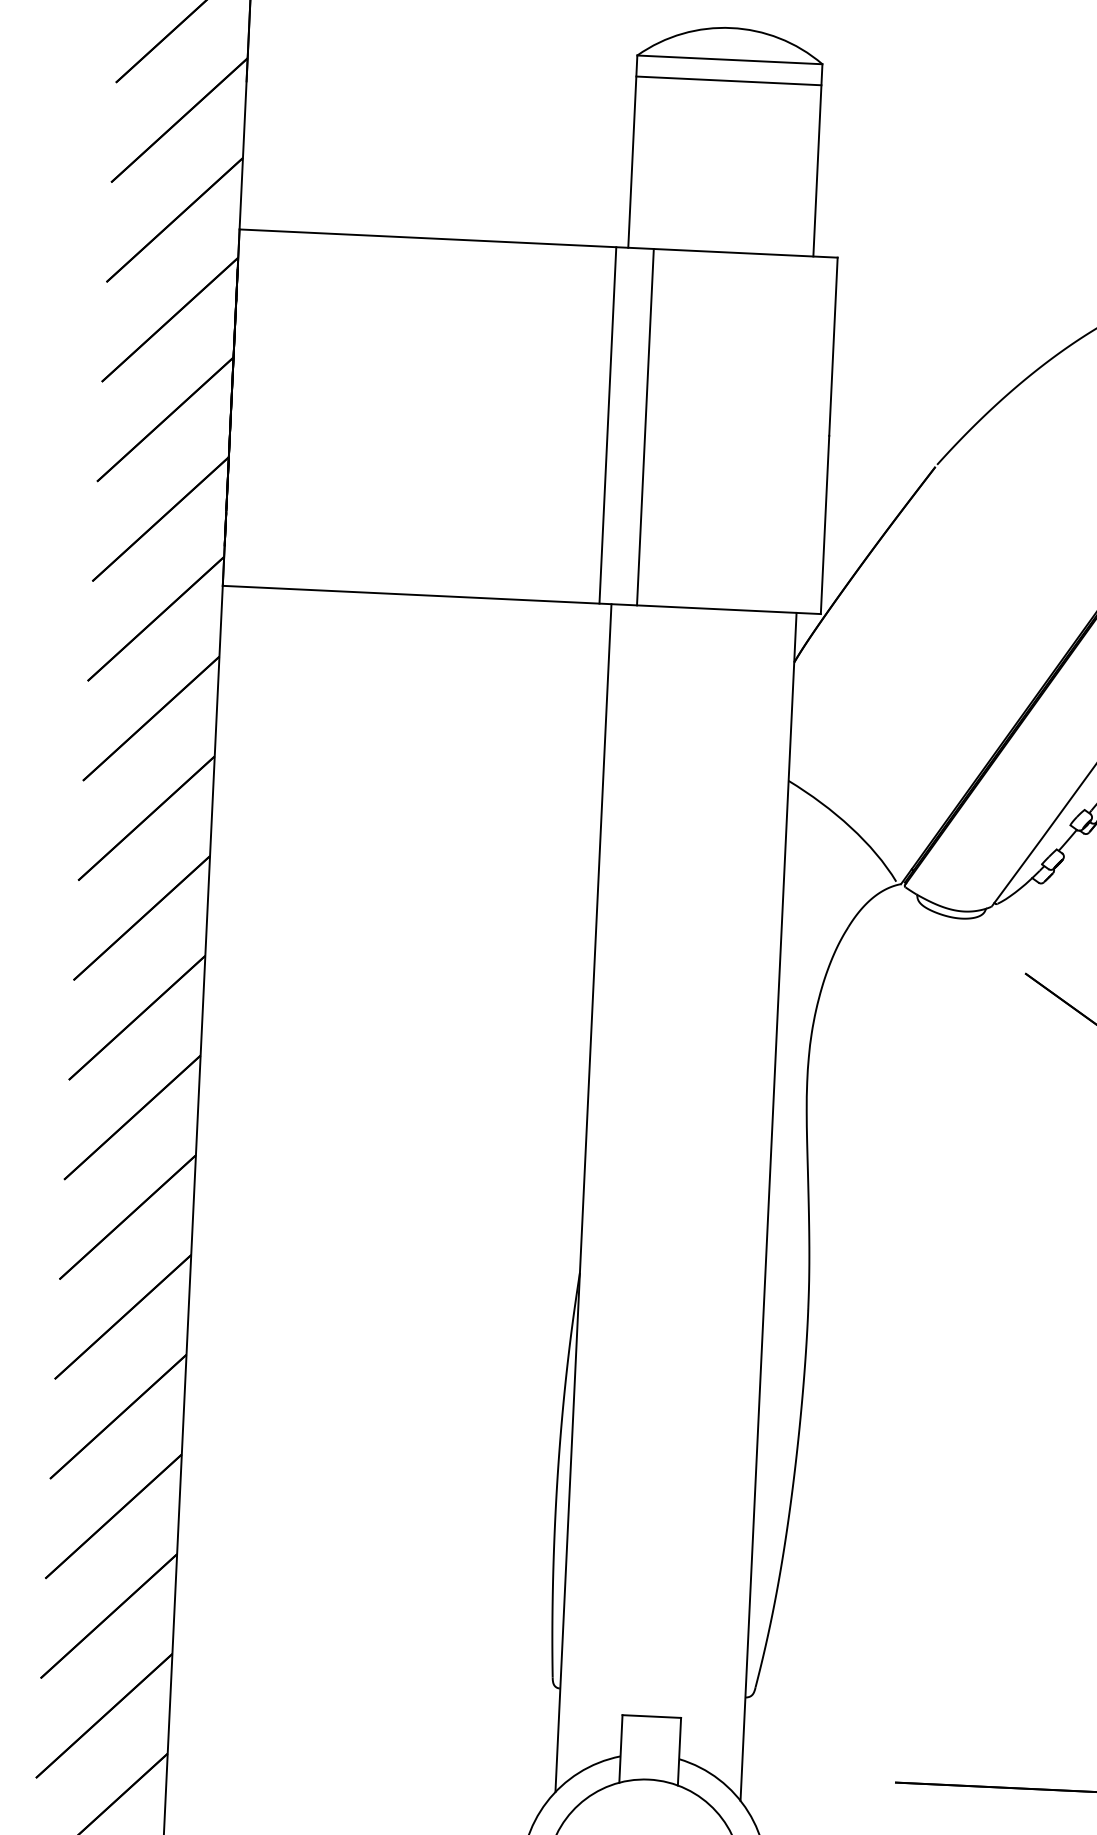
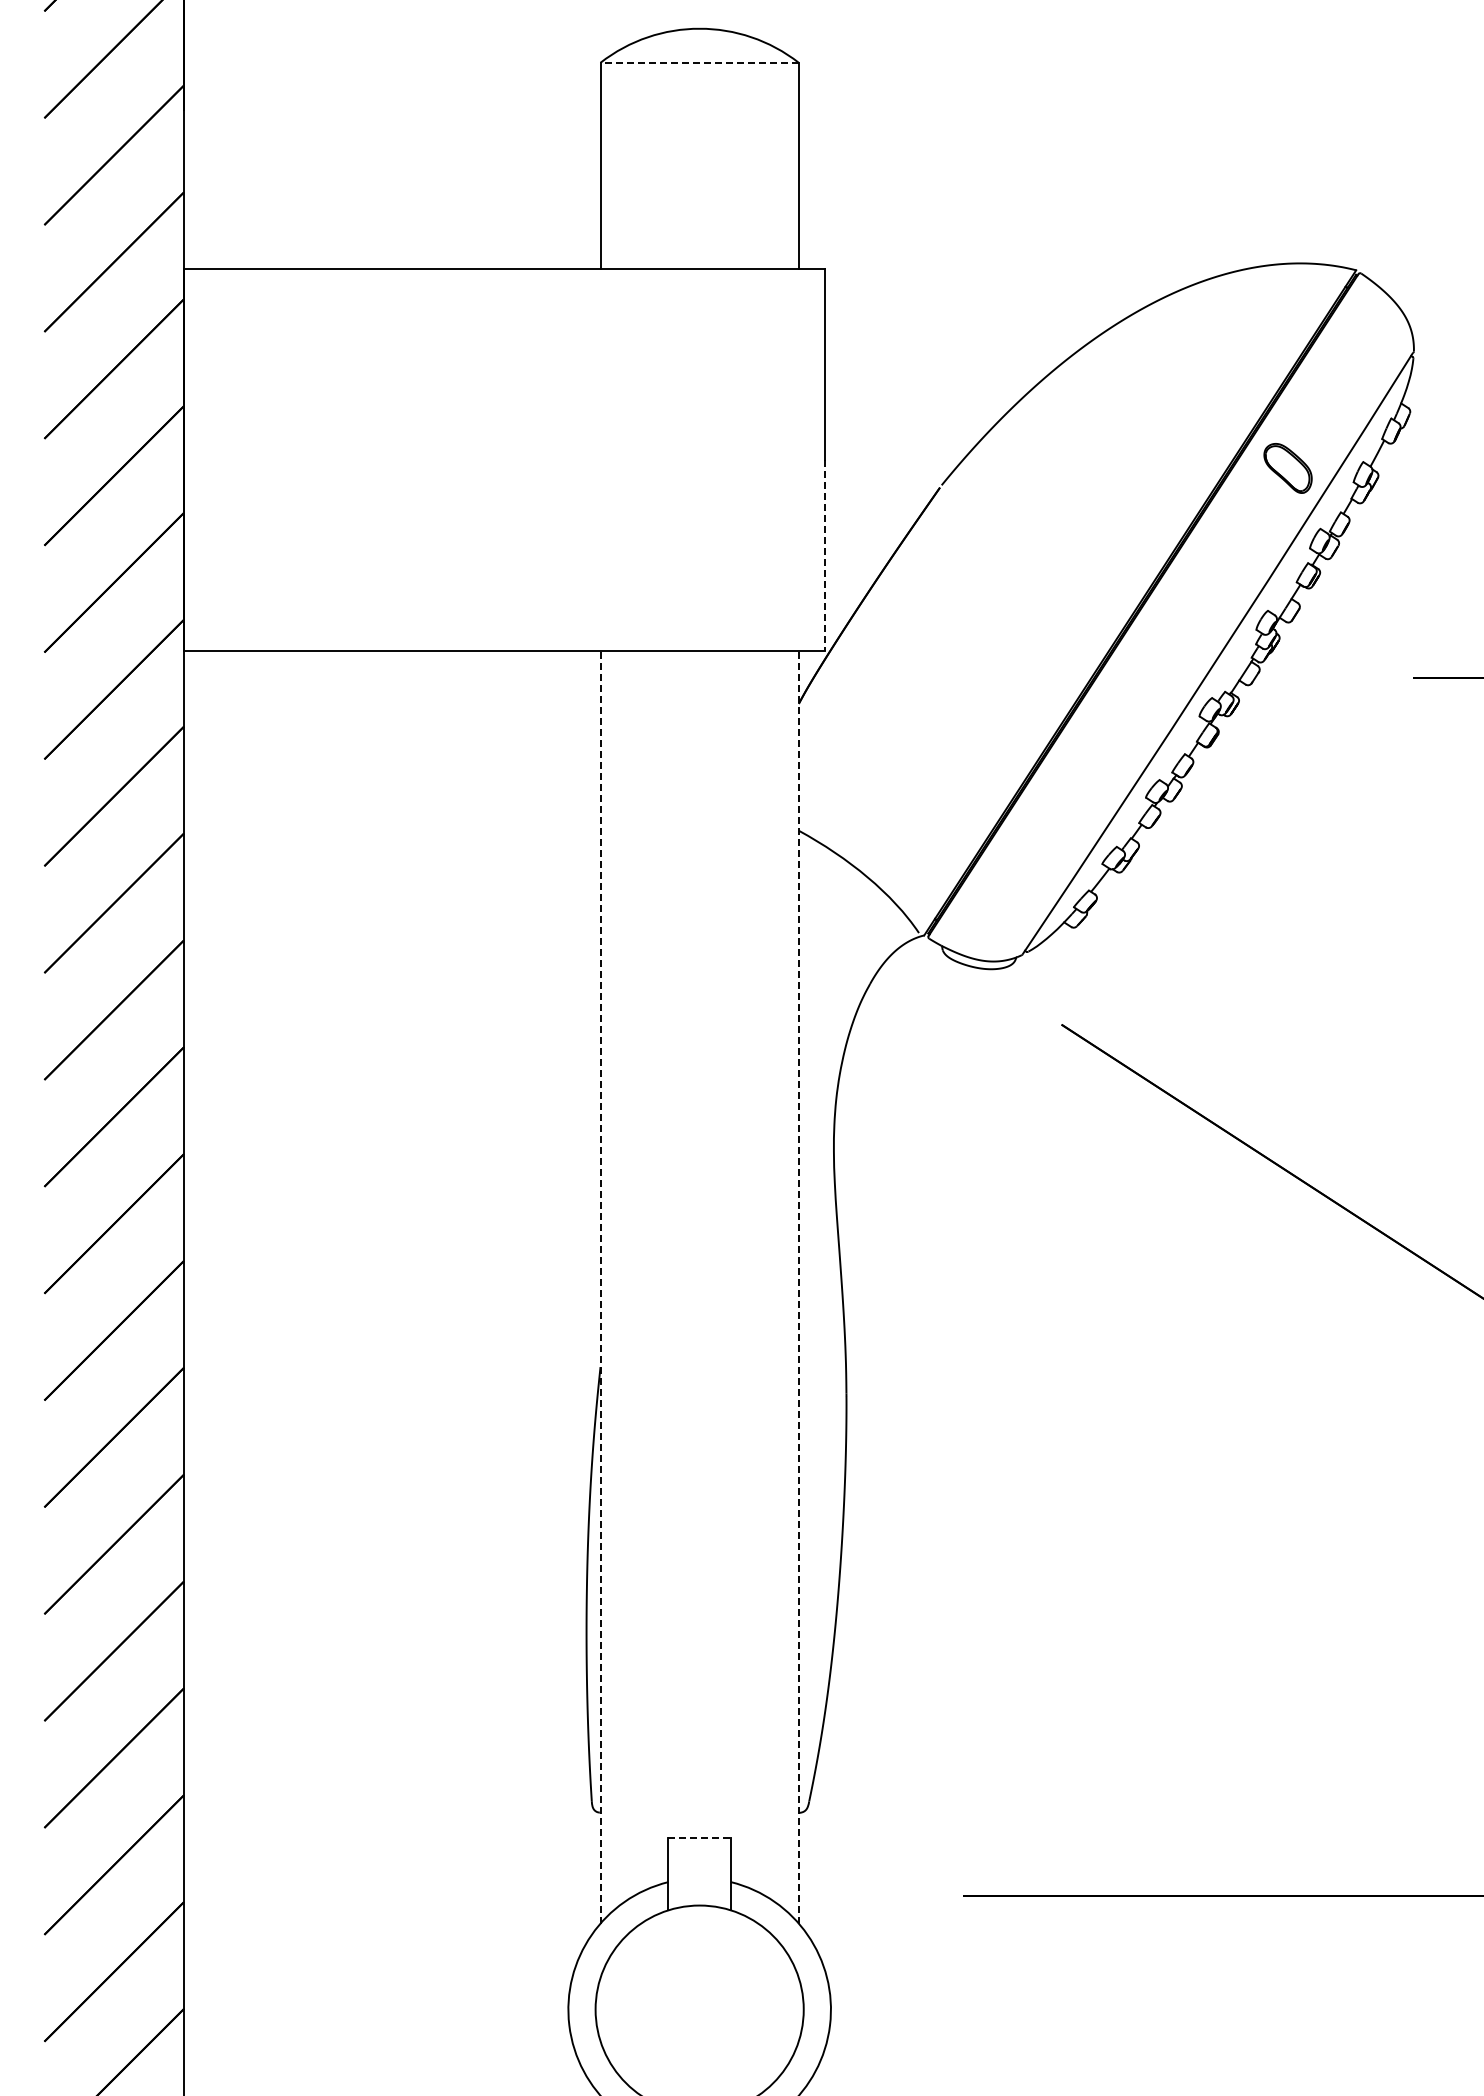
line: (729, 59) -> (699, 62), solid -> dashed
line: (728, 81) -> (699, 85), removed
line: (607, 425) -> (587, 459), removed
line: (645, 426) -> (627, 459), removed
line: (824, 525) -> (824, 555), solid -> dashed
line: (583, 1197) -> (600, 1286), solid -> dashed
line: (768, 1206) -> (798, 1286), solid -> dashed
line: (652, 1716) -> (700, 1837), solid -> dashed

